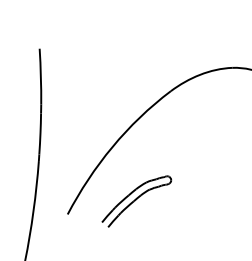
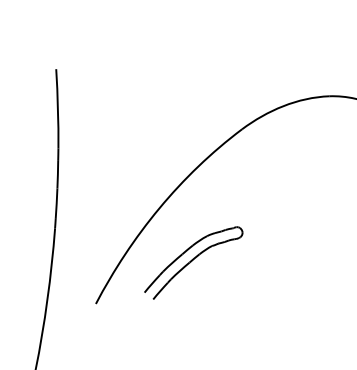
part: (136, 201) -> (193, 262), moved

